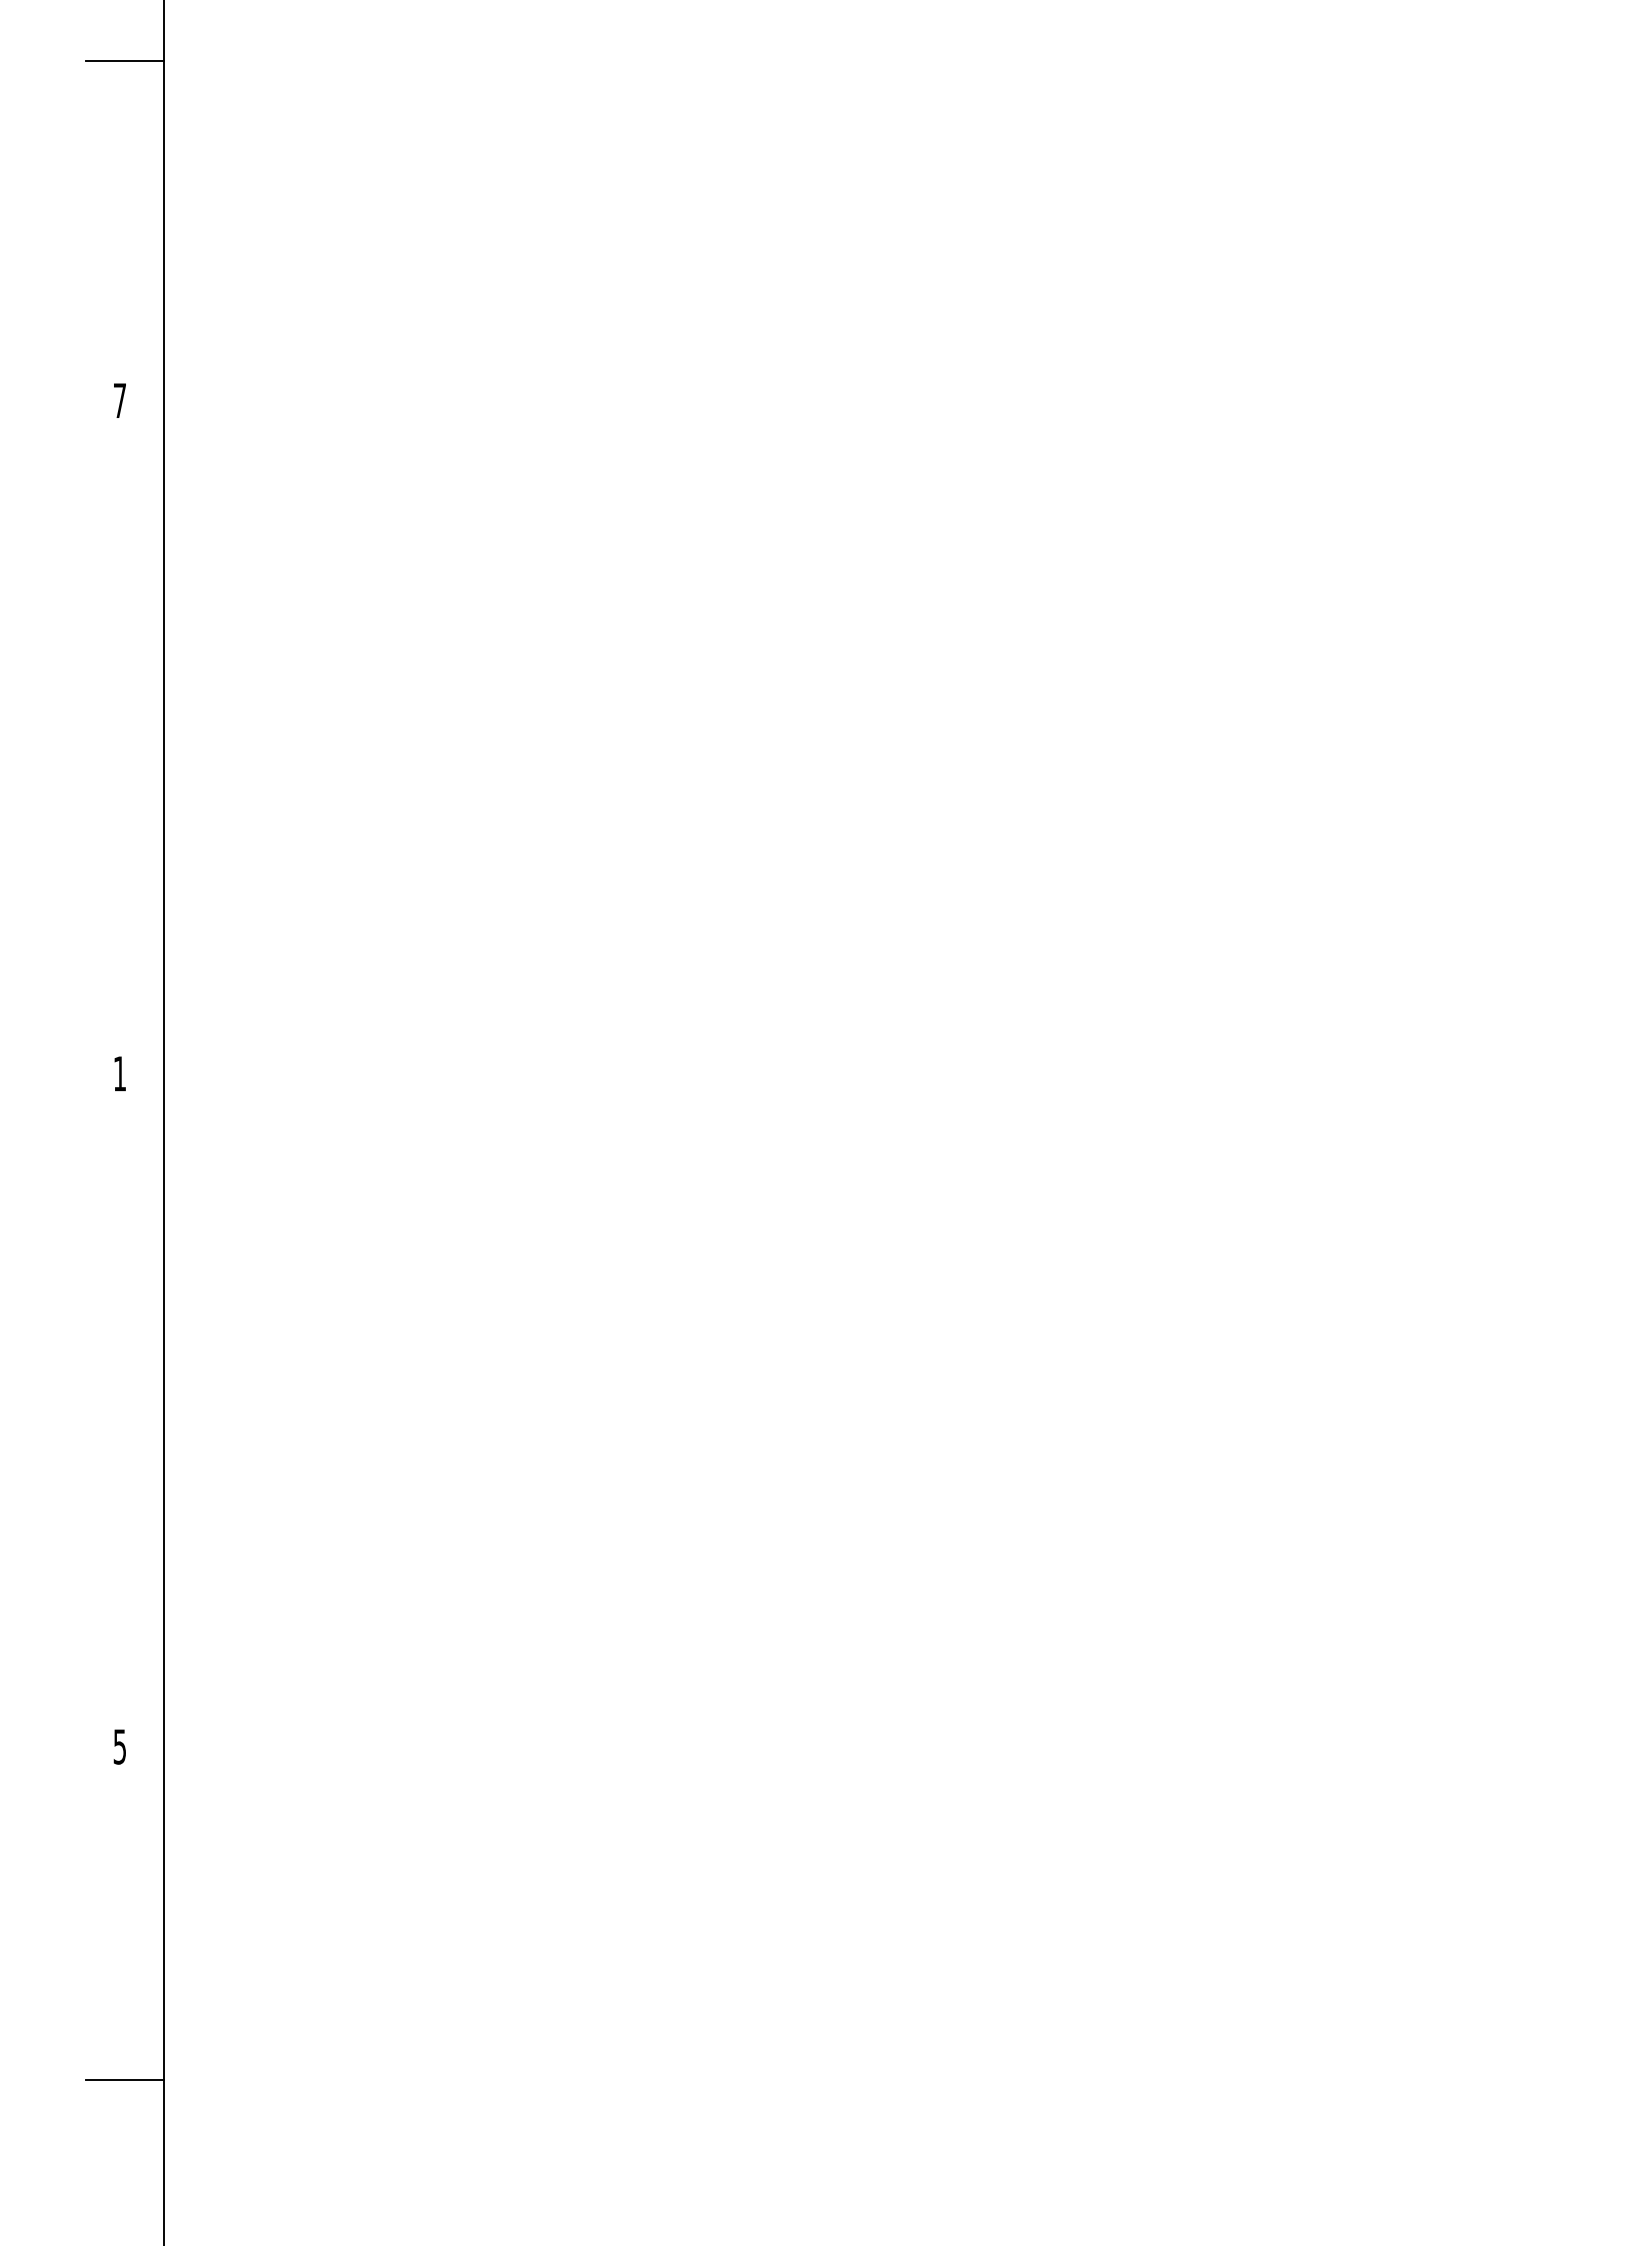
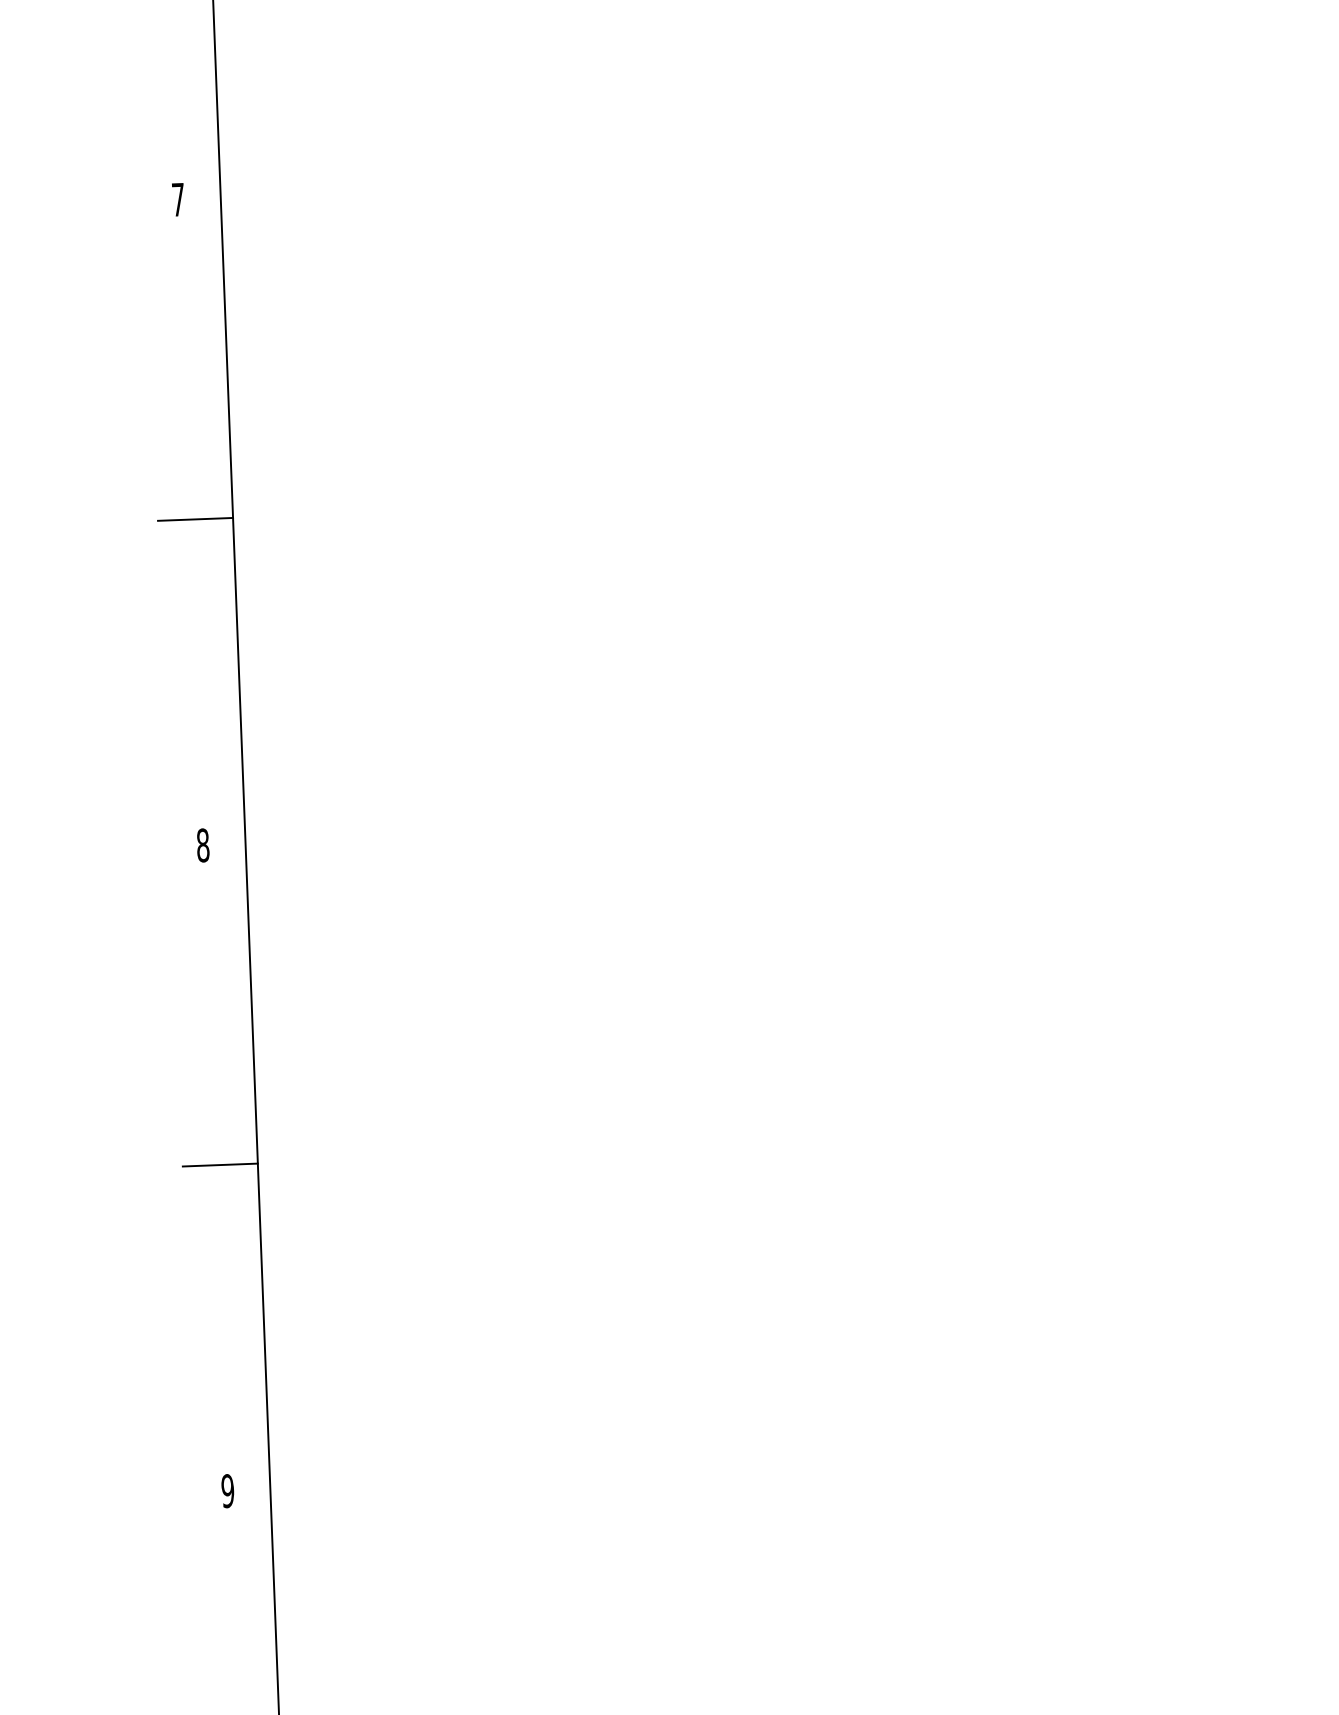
line: (125, 734) -> (195, 519), added
text: (119, 1073) -> (202, 845), 1 -> 8
line: (125, 1407) -> (220, 1165), added
text: (119, 1746) -> (227, 1490), 5 -> 9

